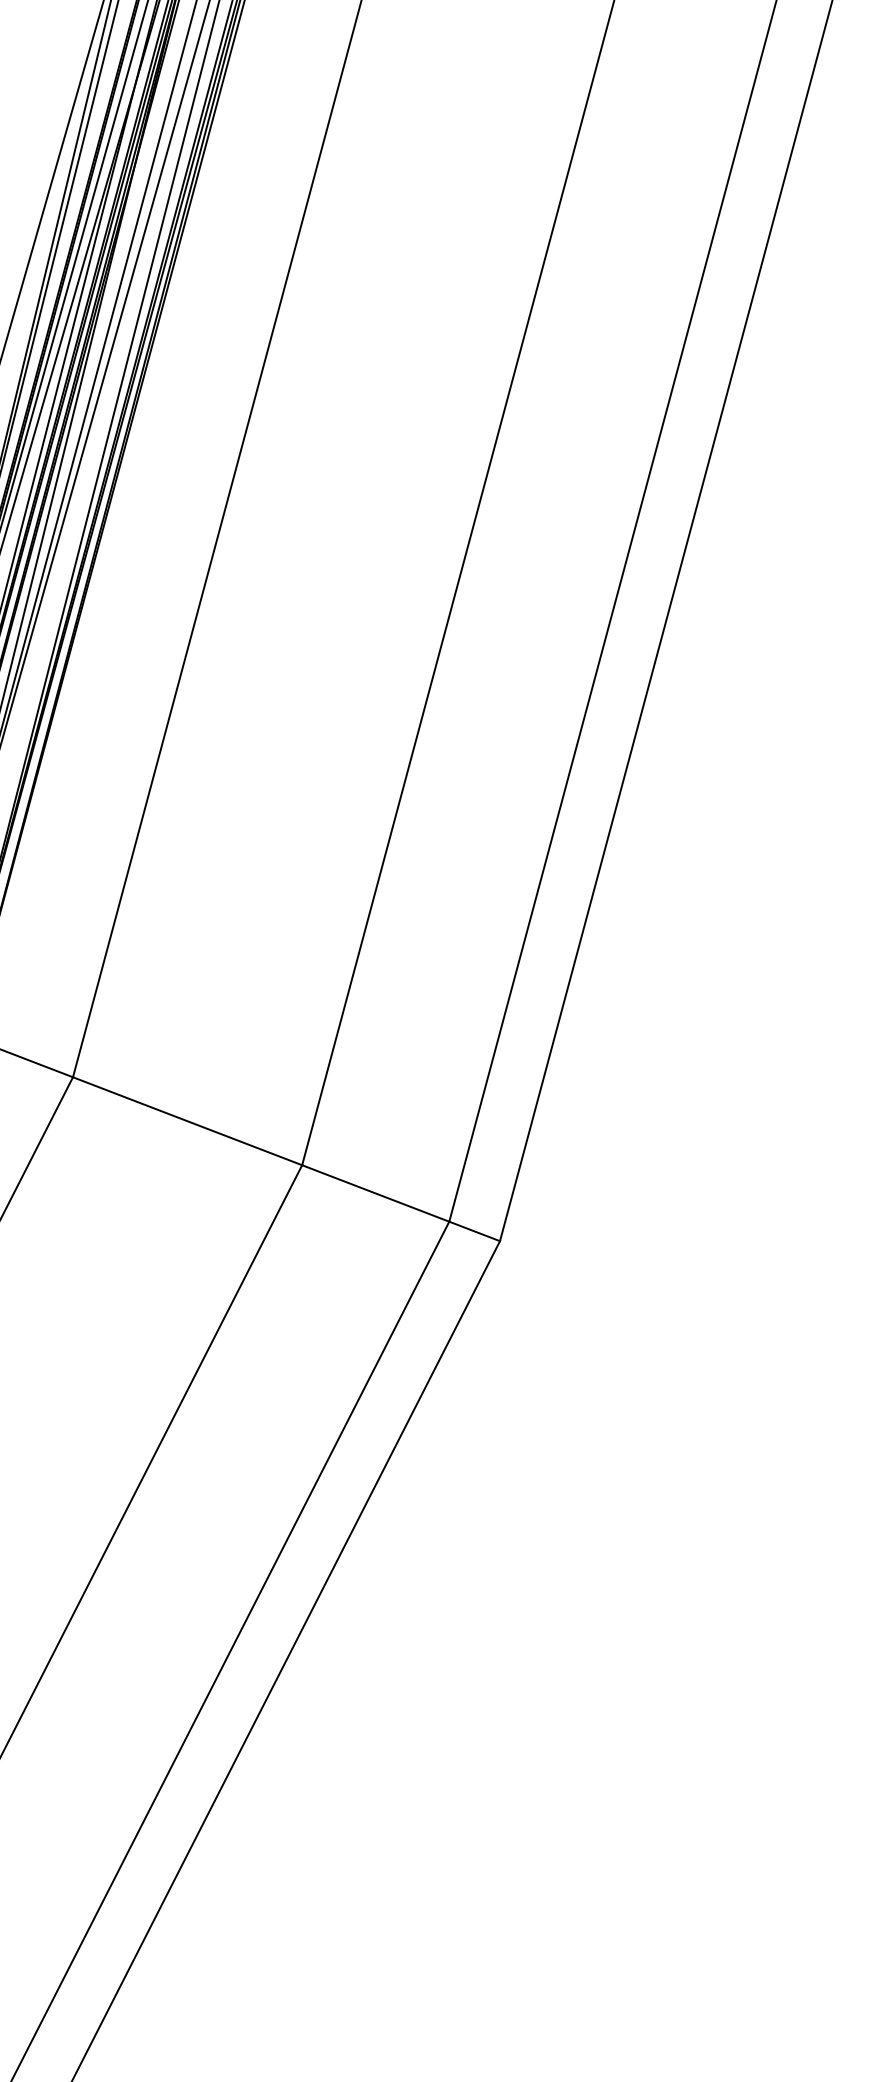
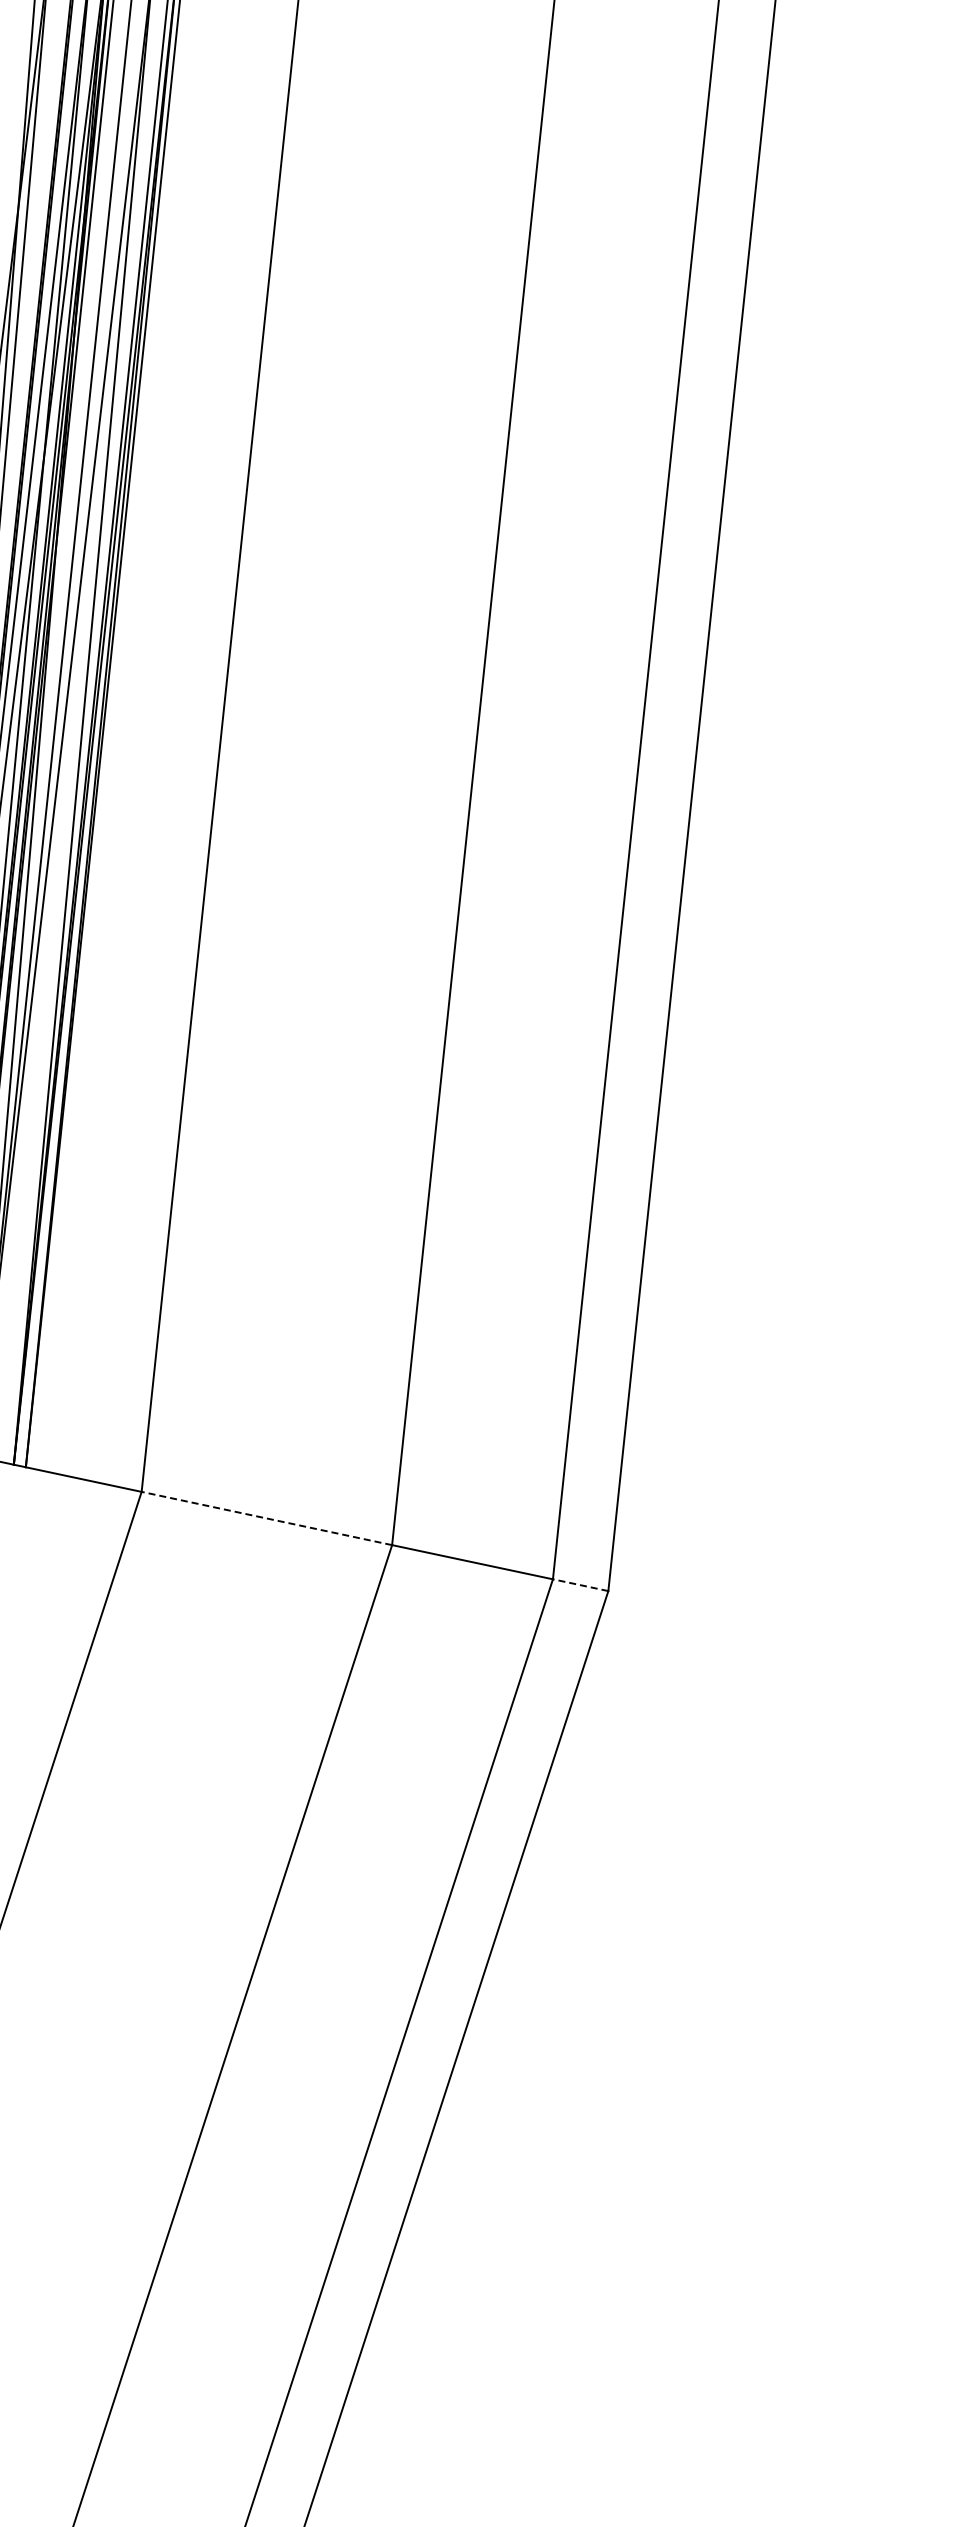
line: (187, 1121) -> (266, 1518), solid -> dashed
line: (474, 1231) -> (580, 1585), solid -> dashed

